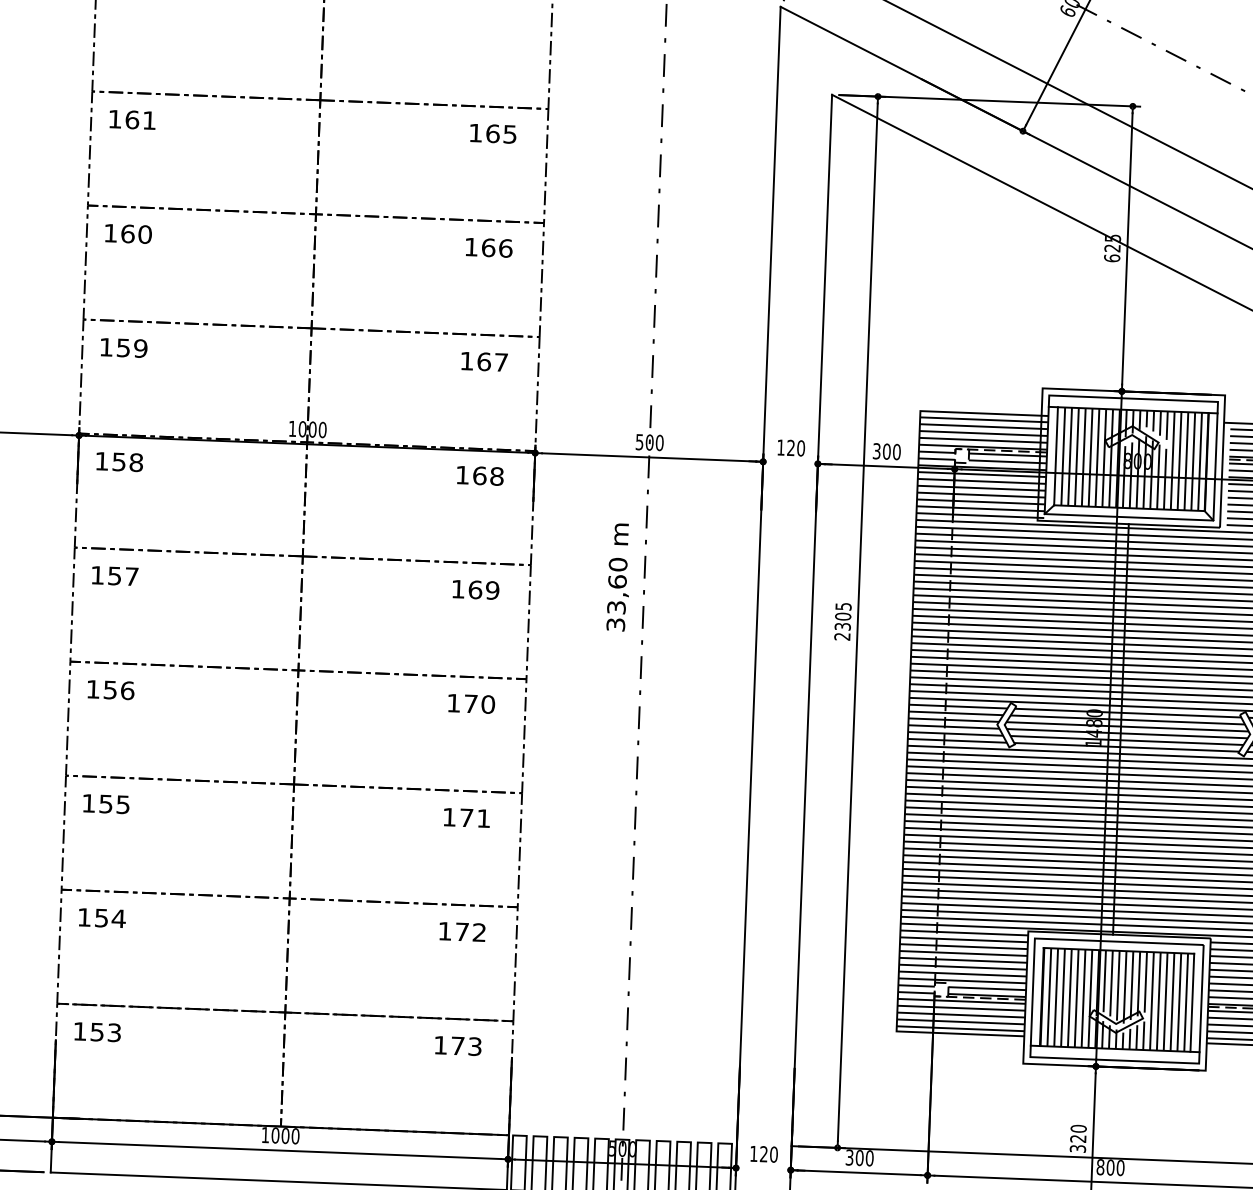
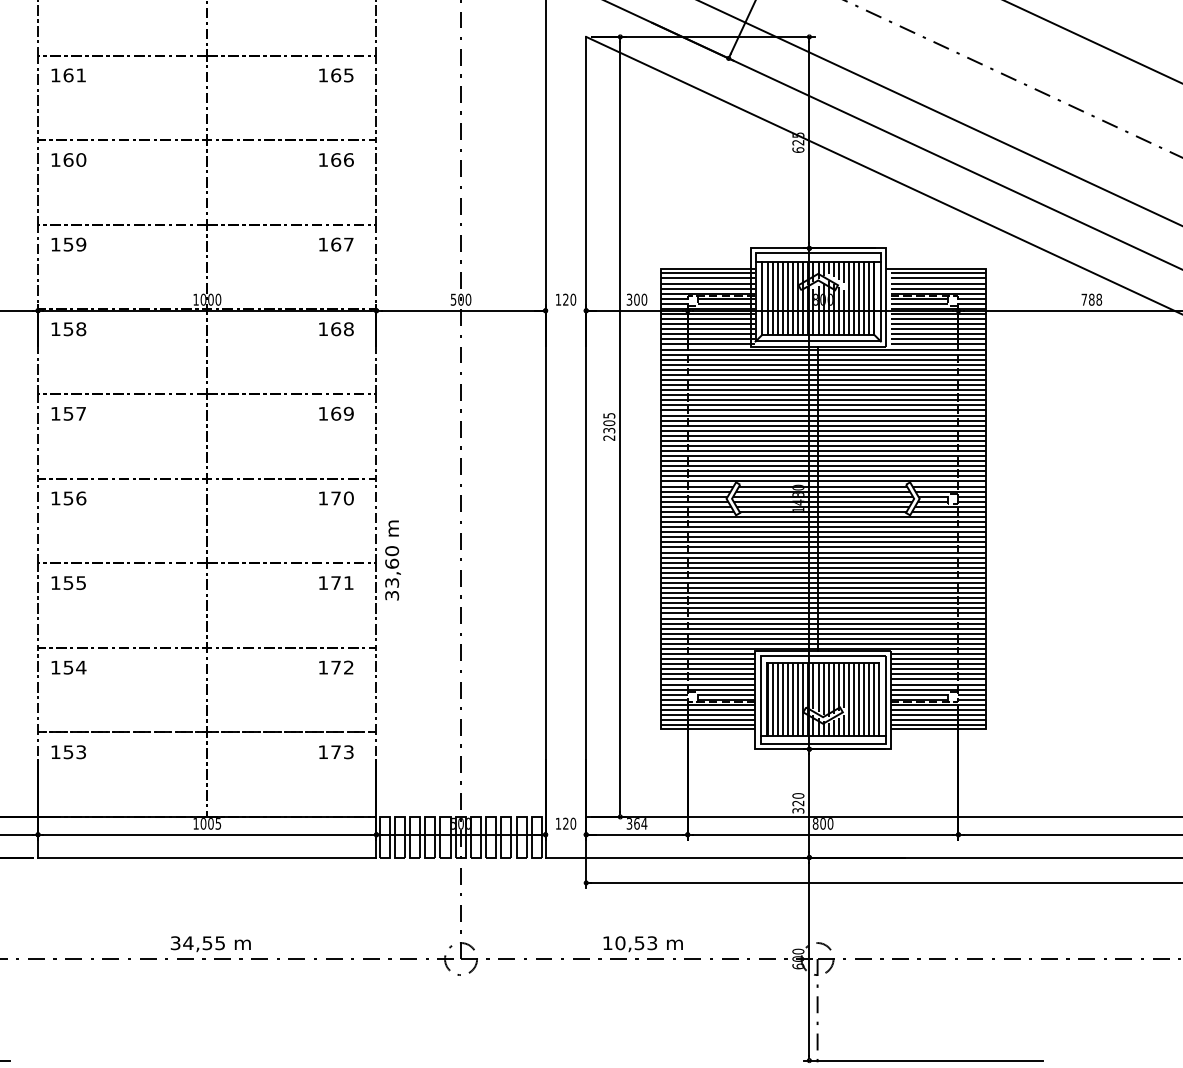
text: (618, 577) -> (392, 560), moved
text: (295, 1135) -> (218, 823), 1000 -> 1005
text: (864, 1157) -> (640, 823), 300 -> 364

